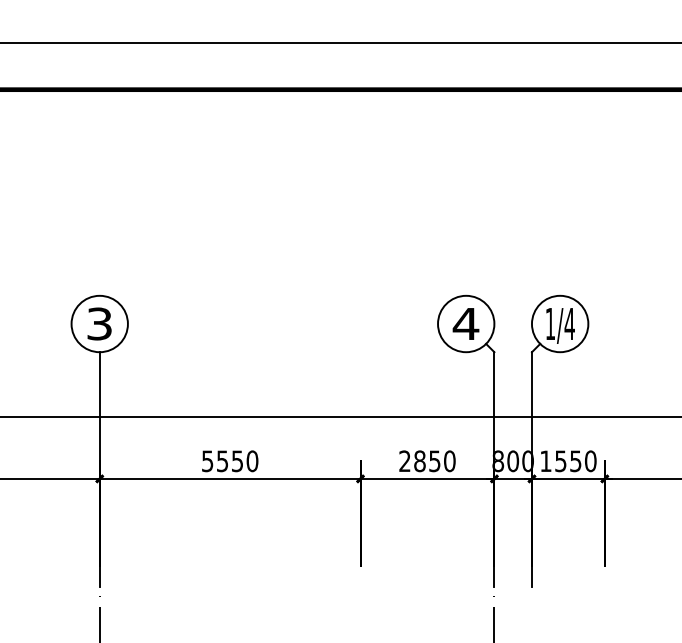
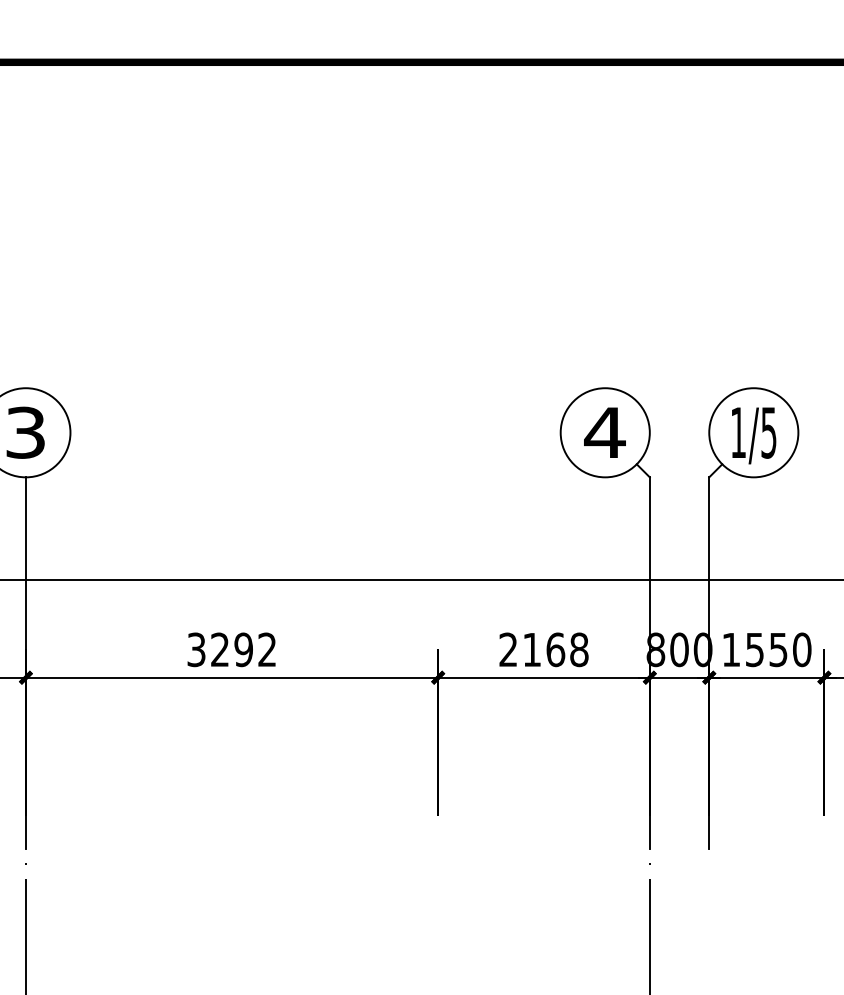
text: (569, 324) -> (768, 433), 1/4 -> 1/5
text: (230, 461) -> (232, 650), 5550 -> 3292
text: (434, 461) -> (555, 650), 2850 -> 2168

